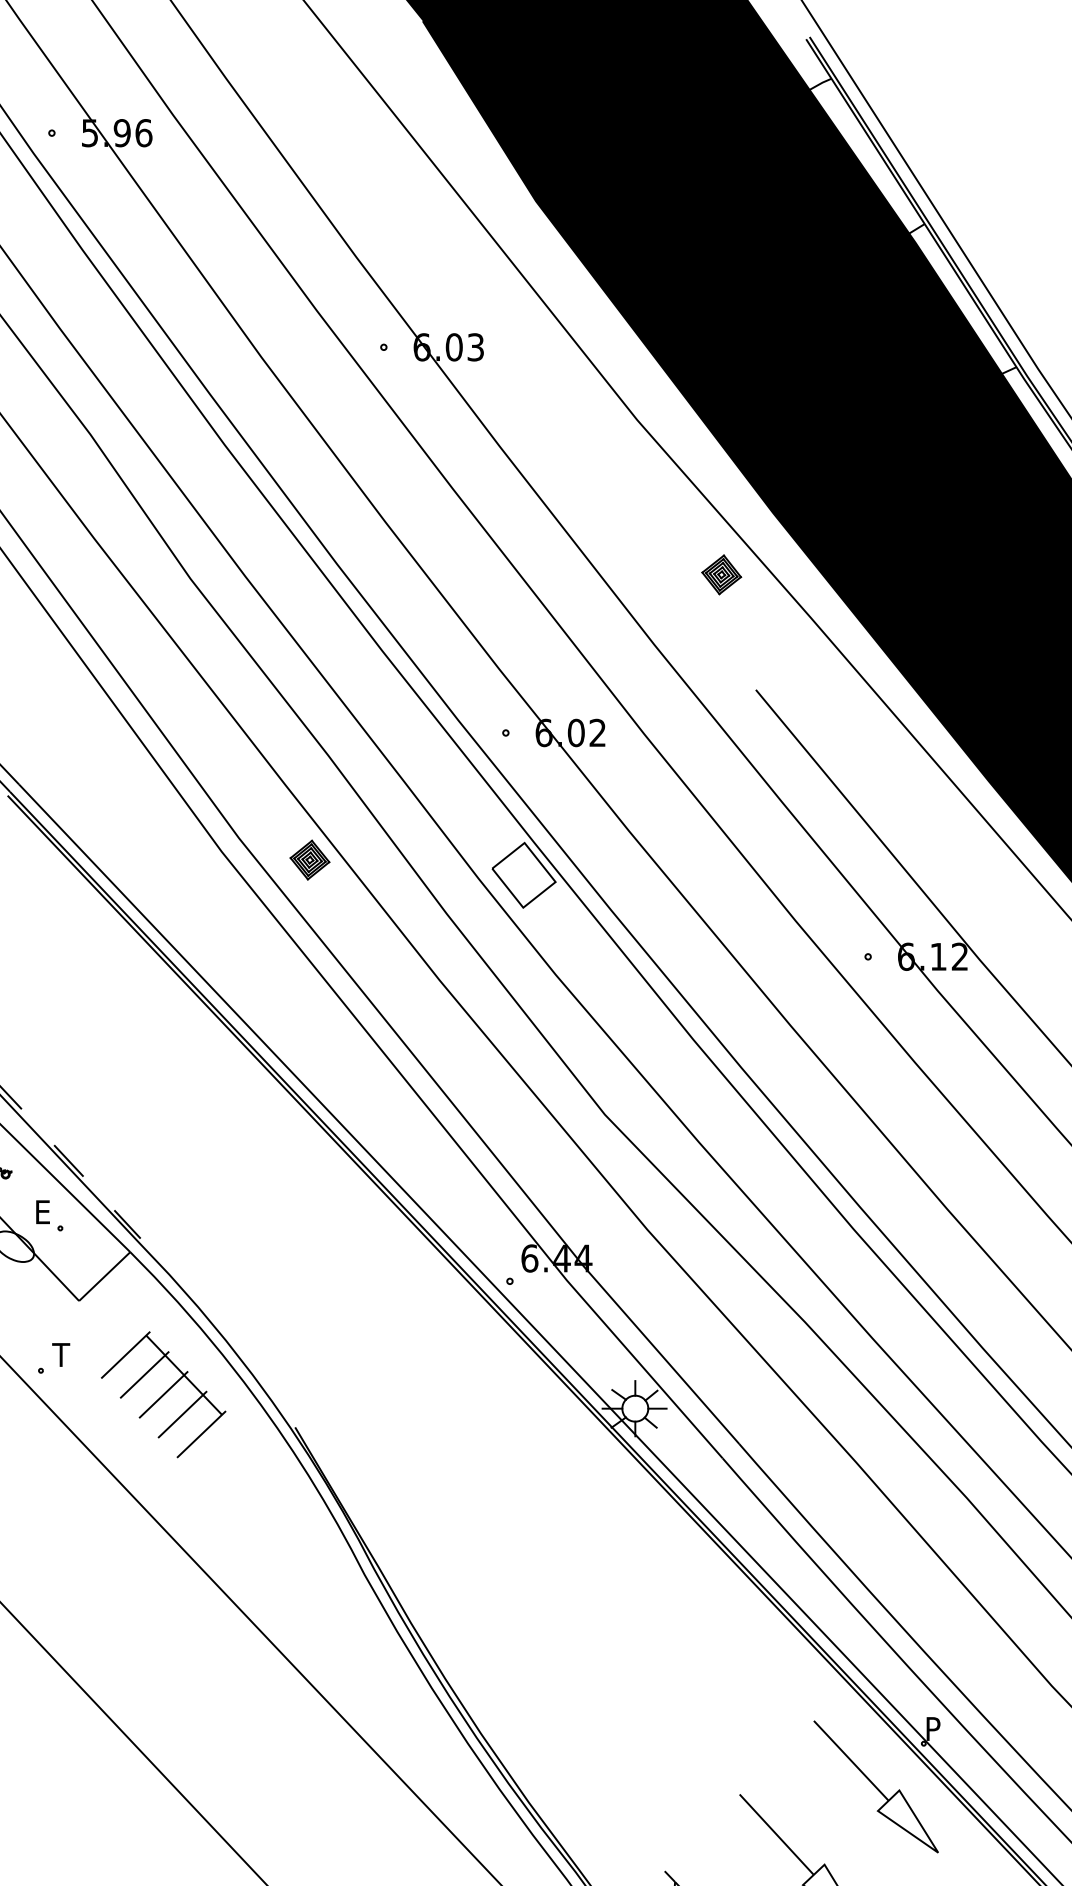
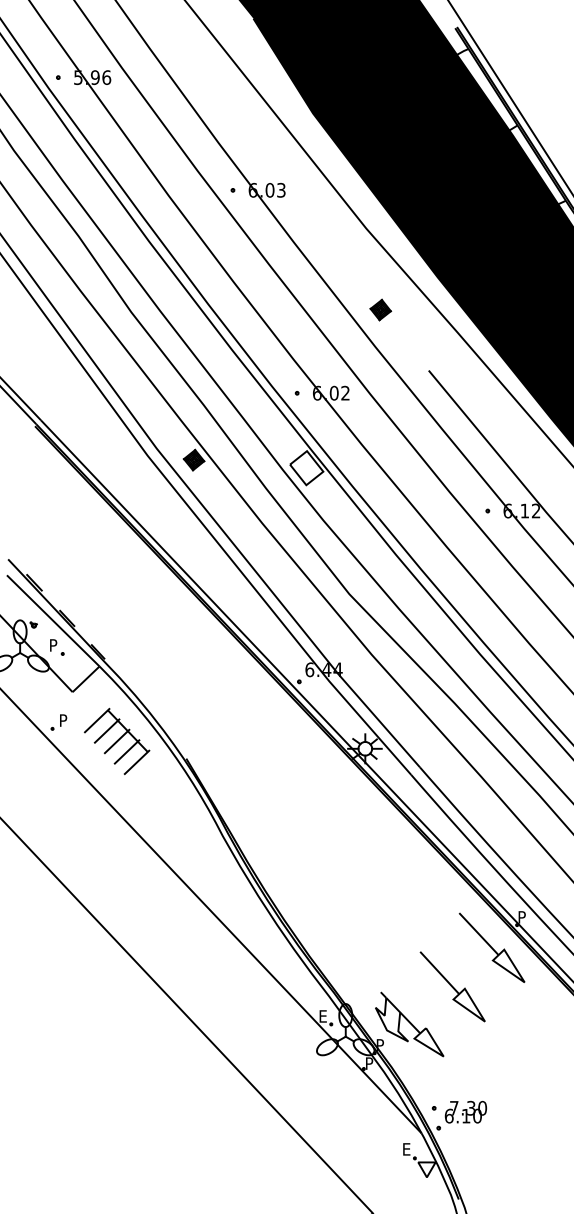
part: (721, 573) -> (380, 309), moved
text: (44, 1212) -> (54, 645), E -> P
text: (59, 1354) -> (62, 720), T -> P

